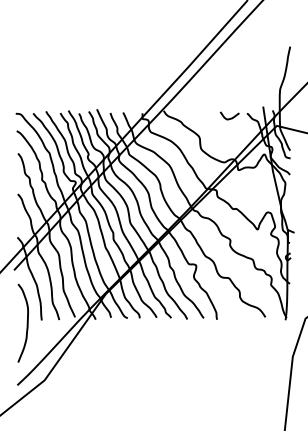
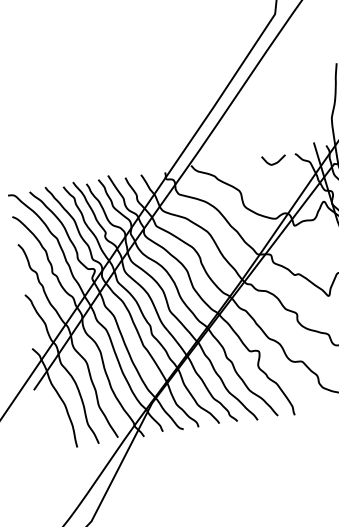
curve: (26, 322) -> (58, 452), removed

